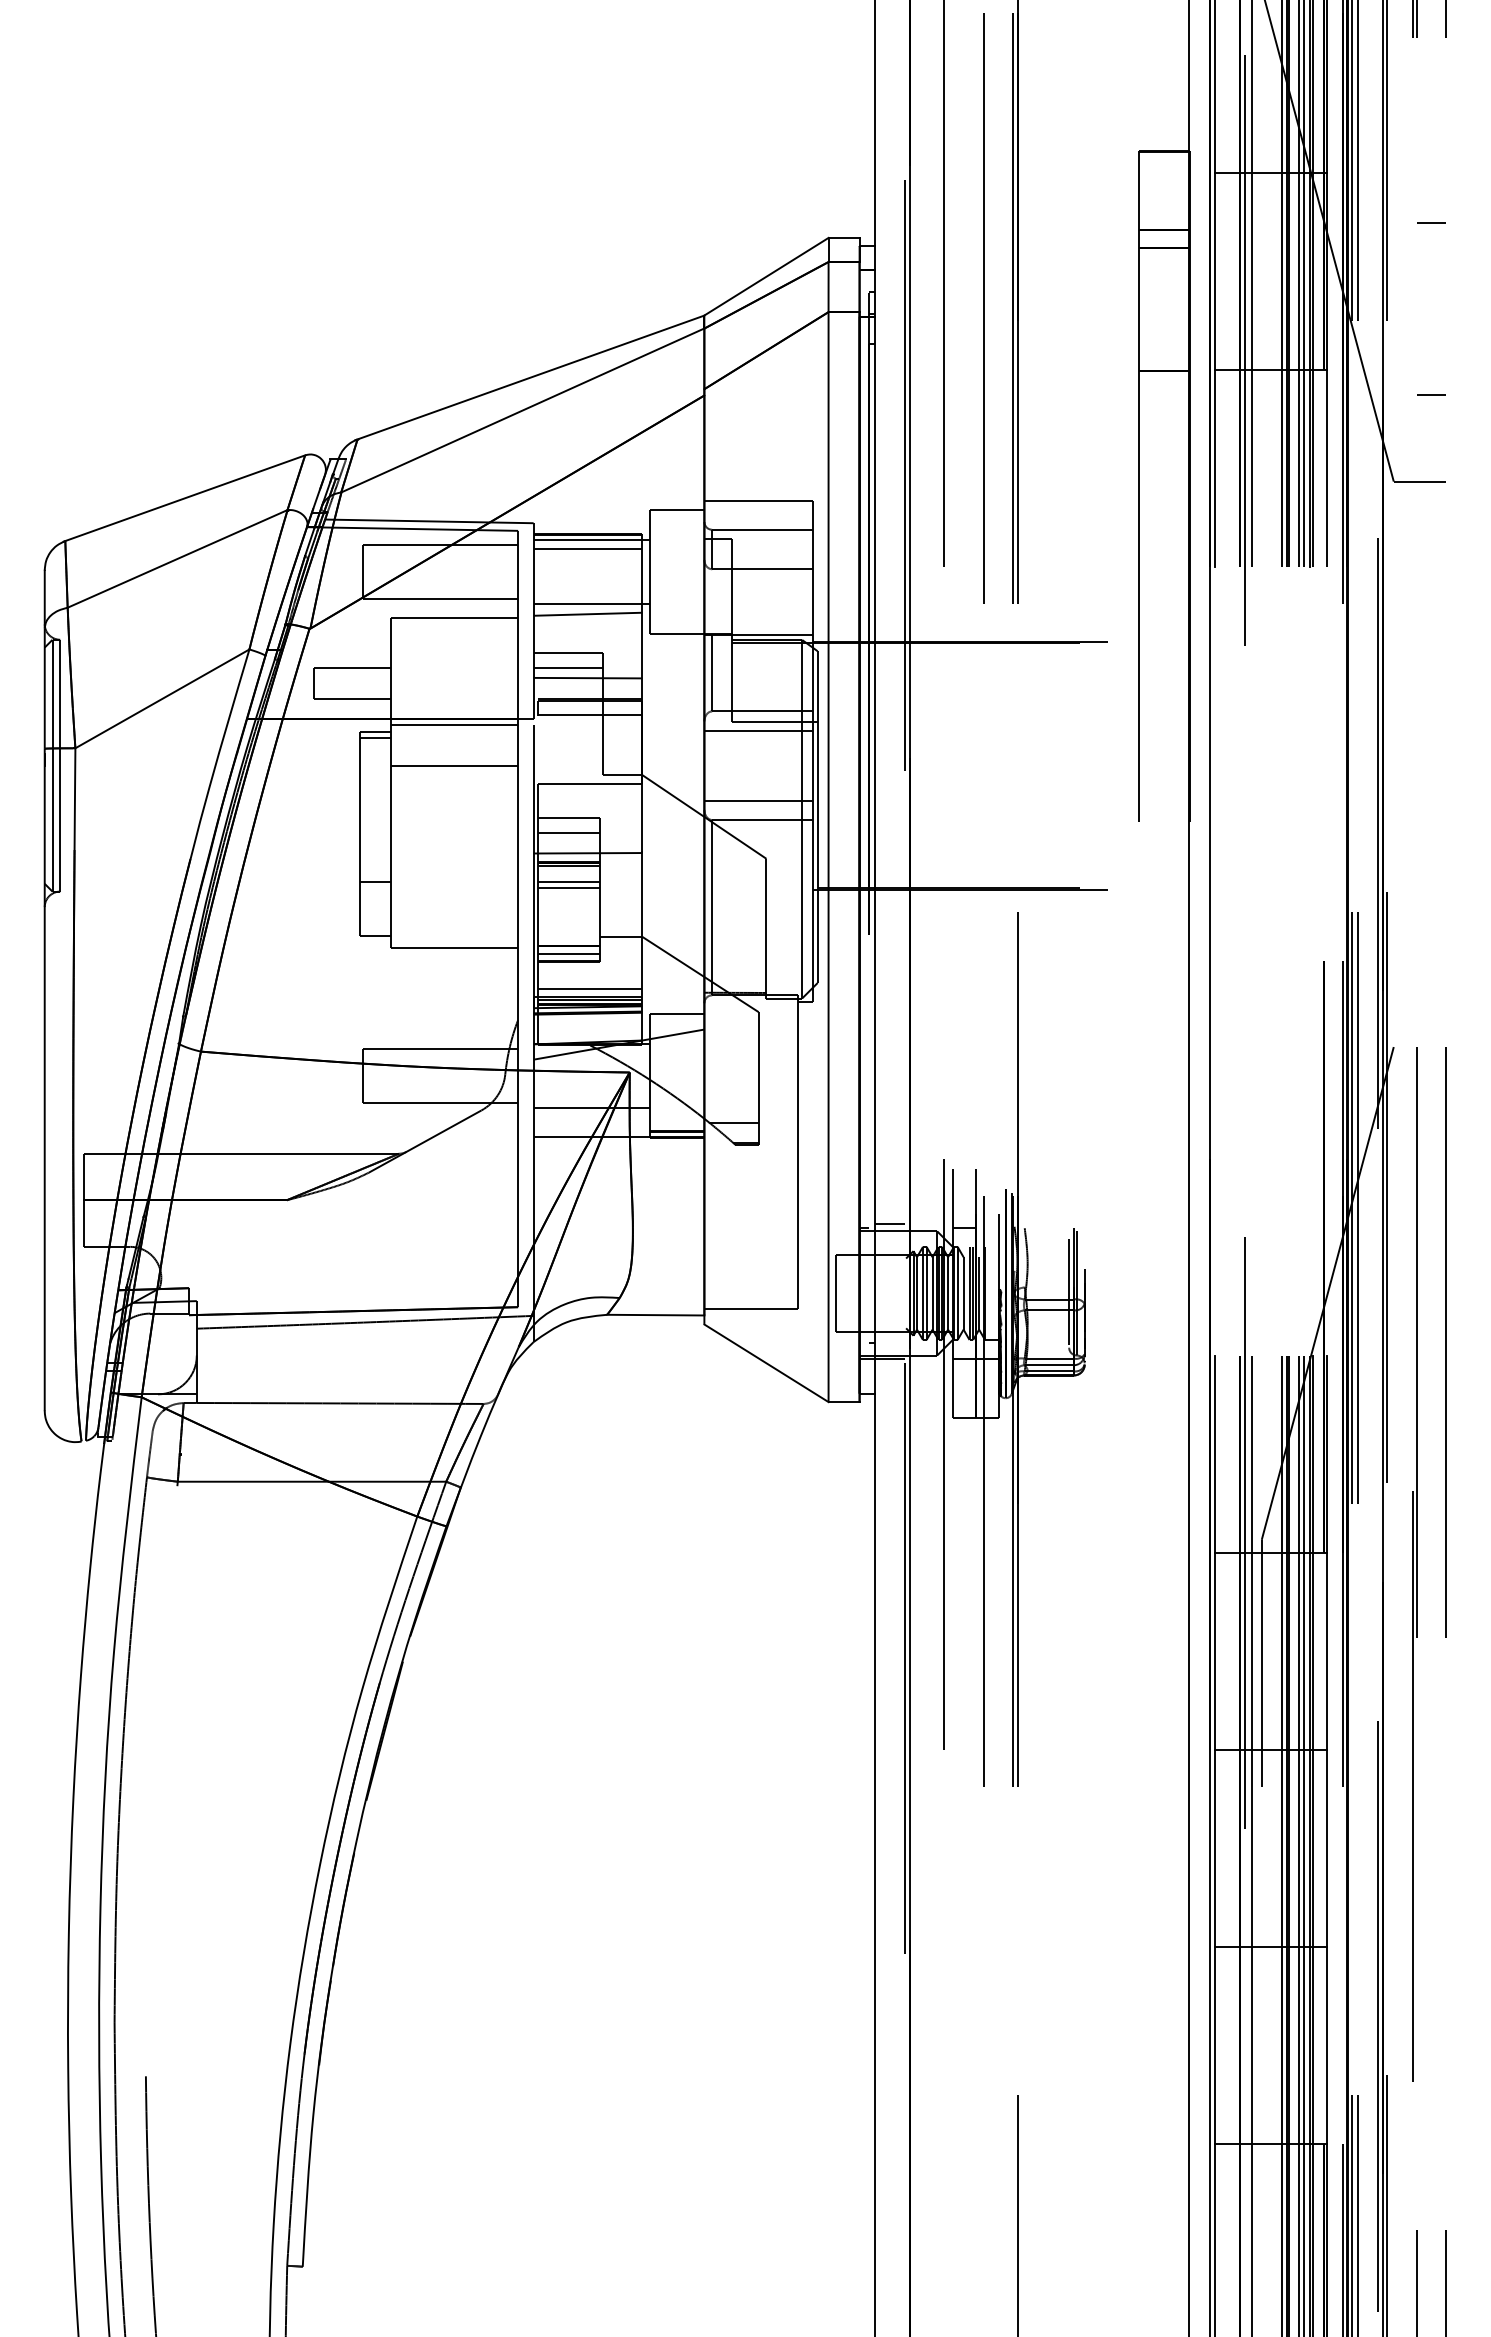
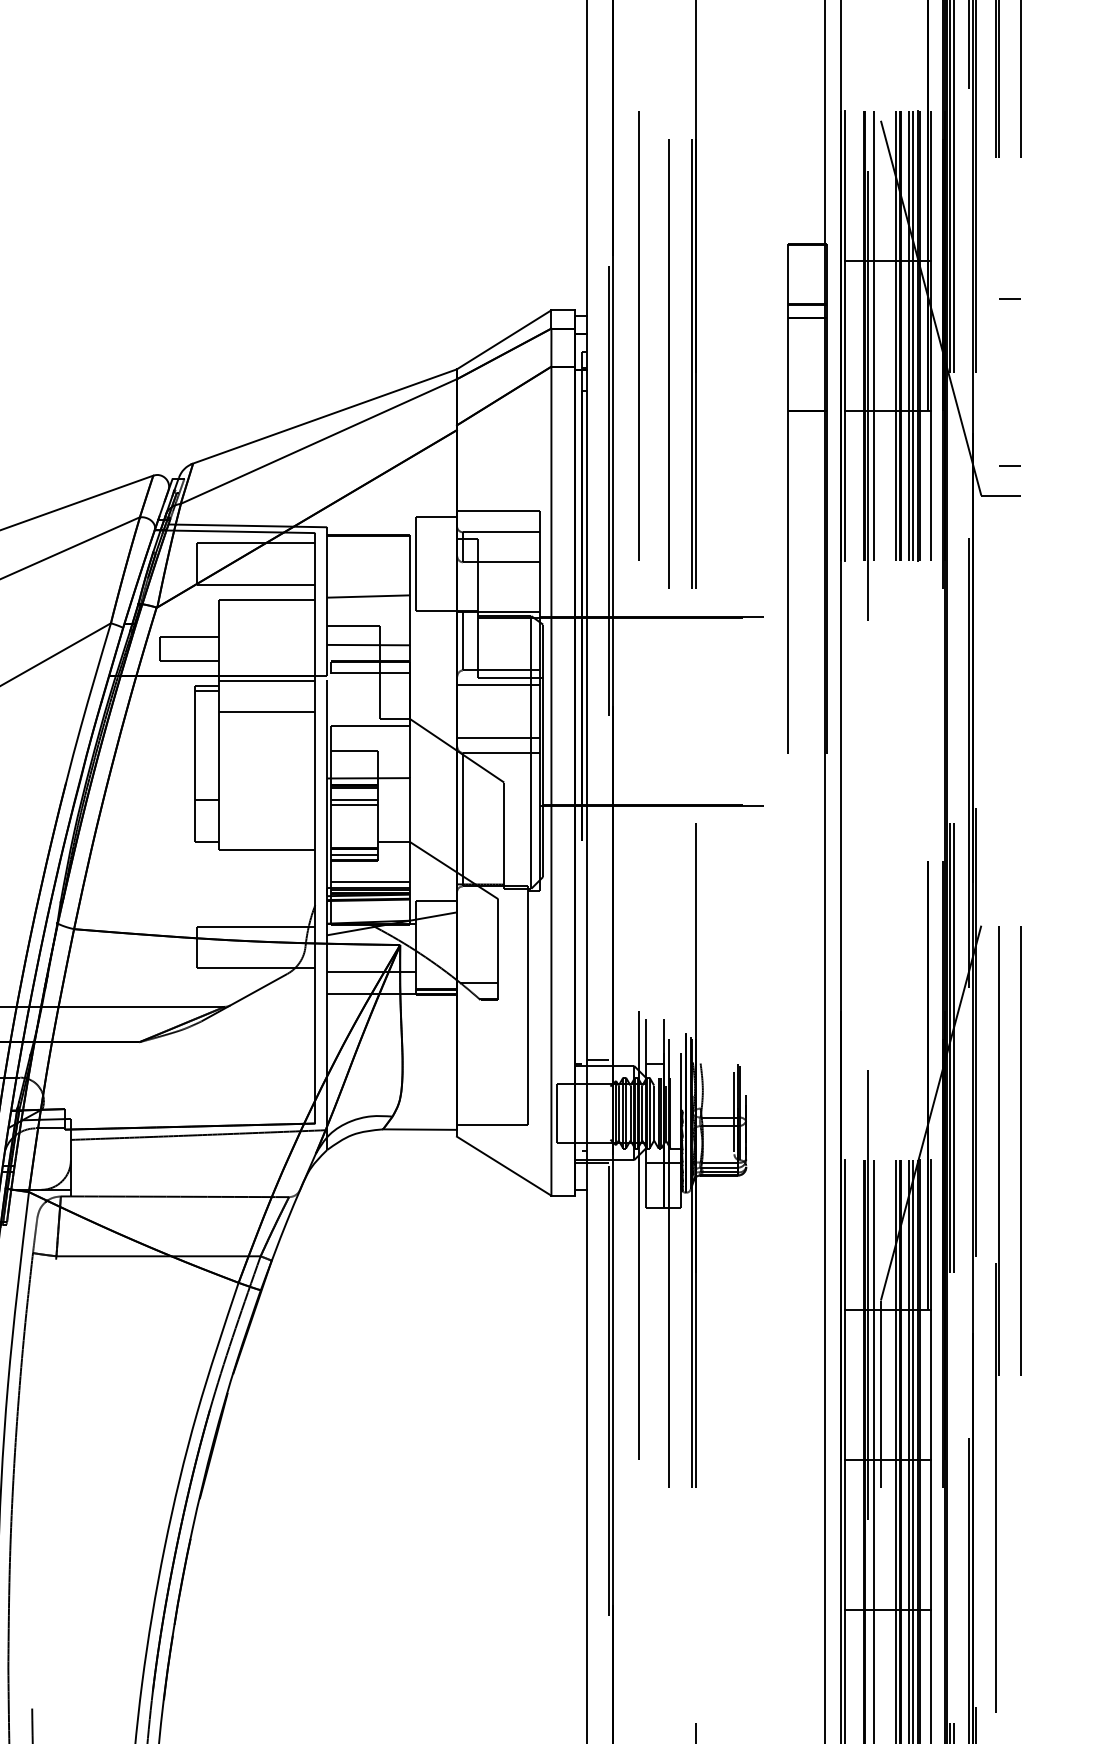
line: (1431, 394) -> (1010, 465), moved
line: (591, 539) -> (371, 539), removed
line: (587, 549) -> (368, 547), removed
line: (591, 603) -> (371, 588), removed
line: (568, 668) -> (353, 637), removed
line: (569, 833) -> (354, 763), removed

